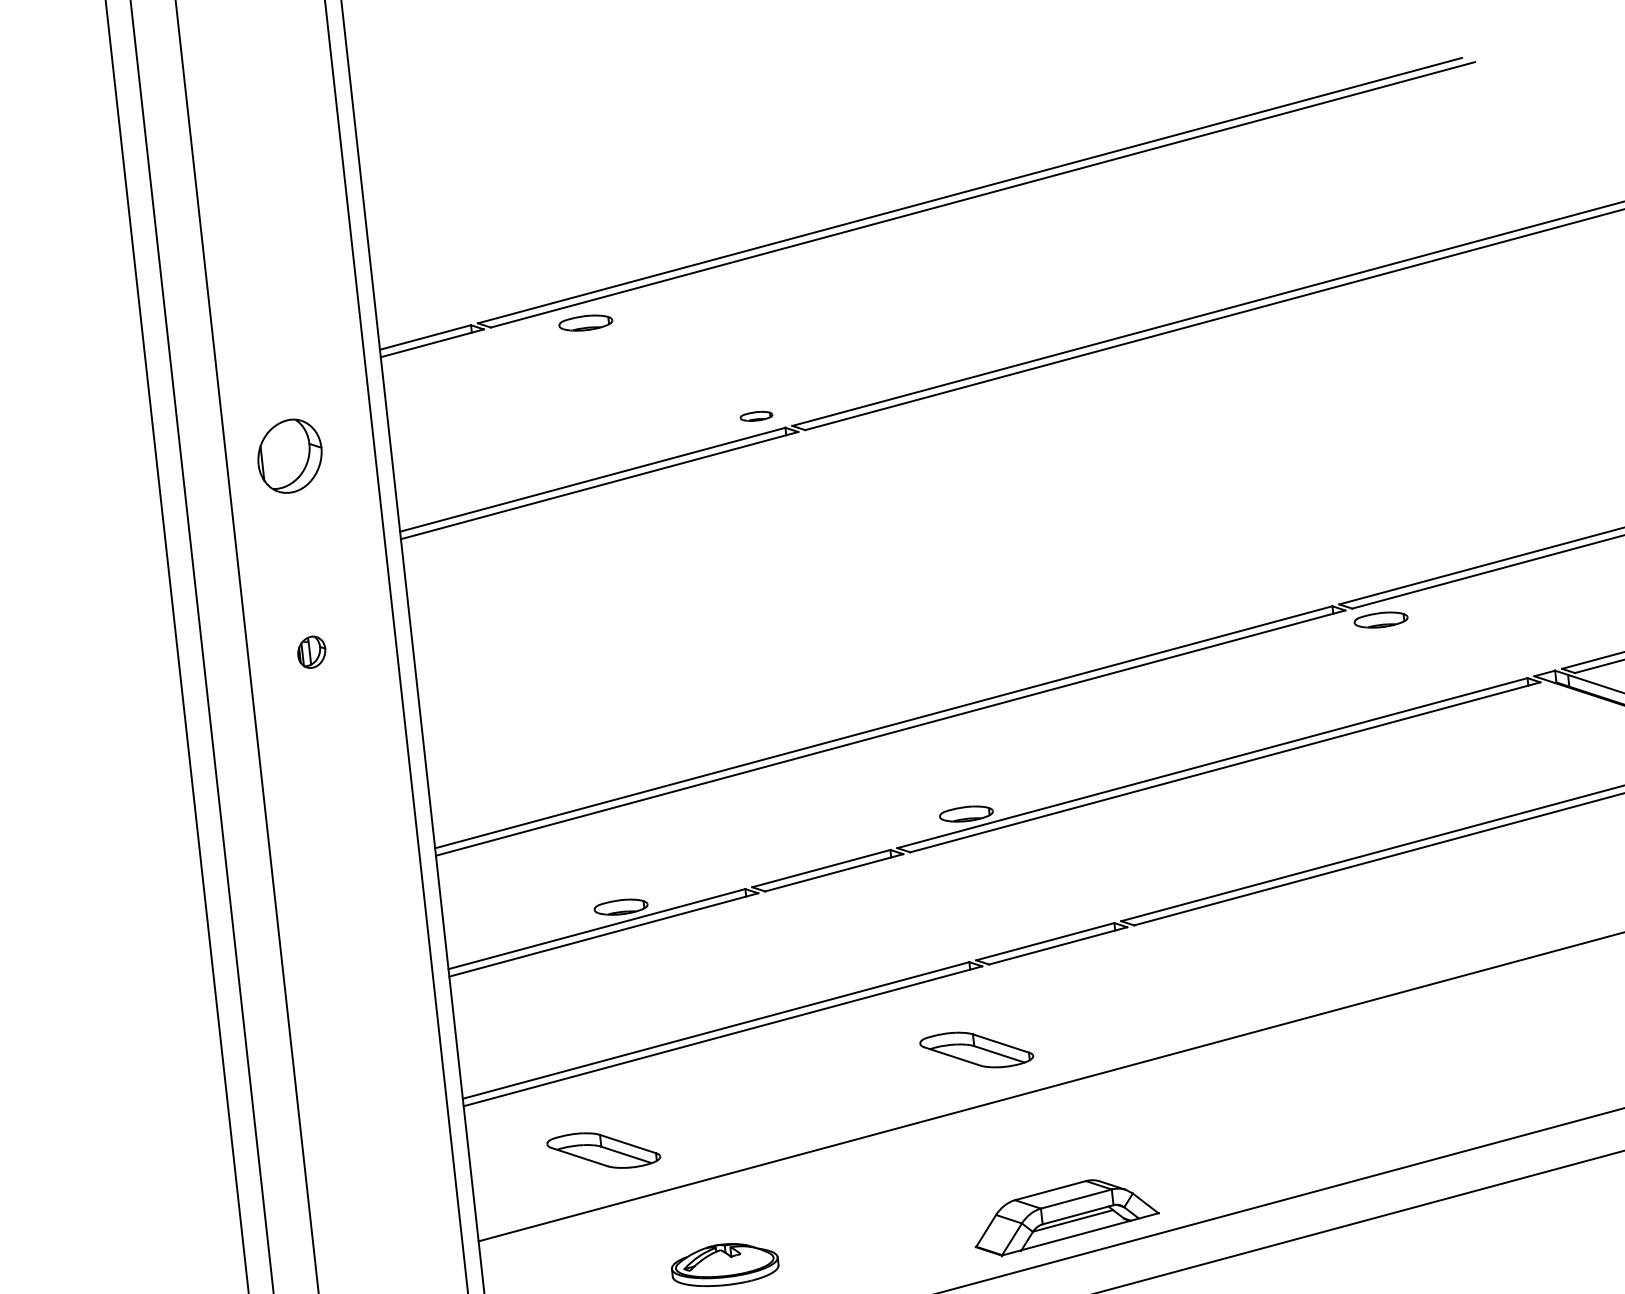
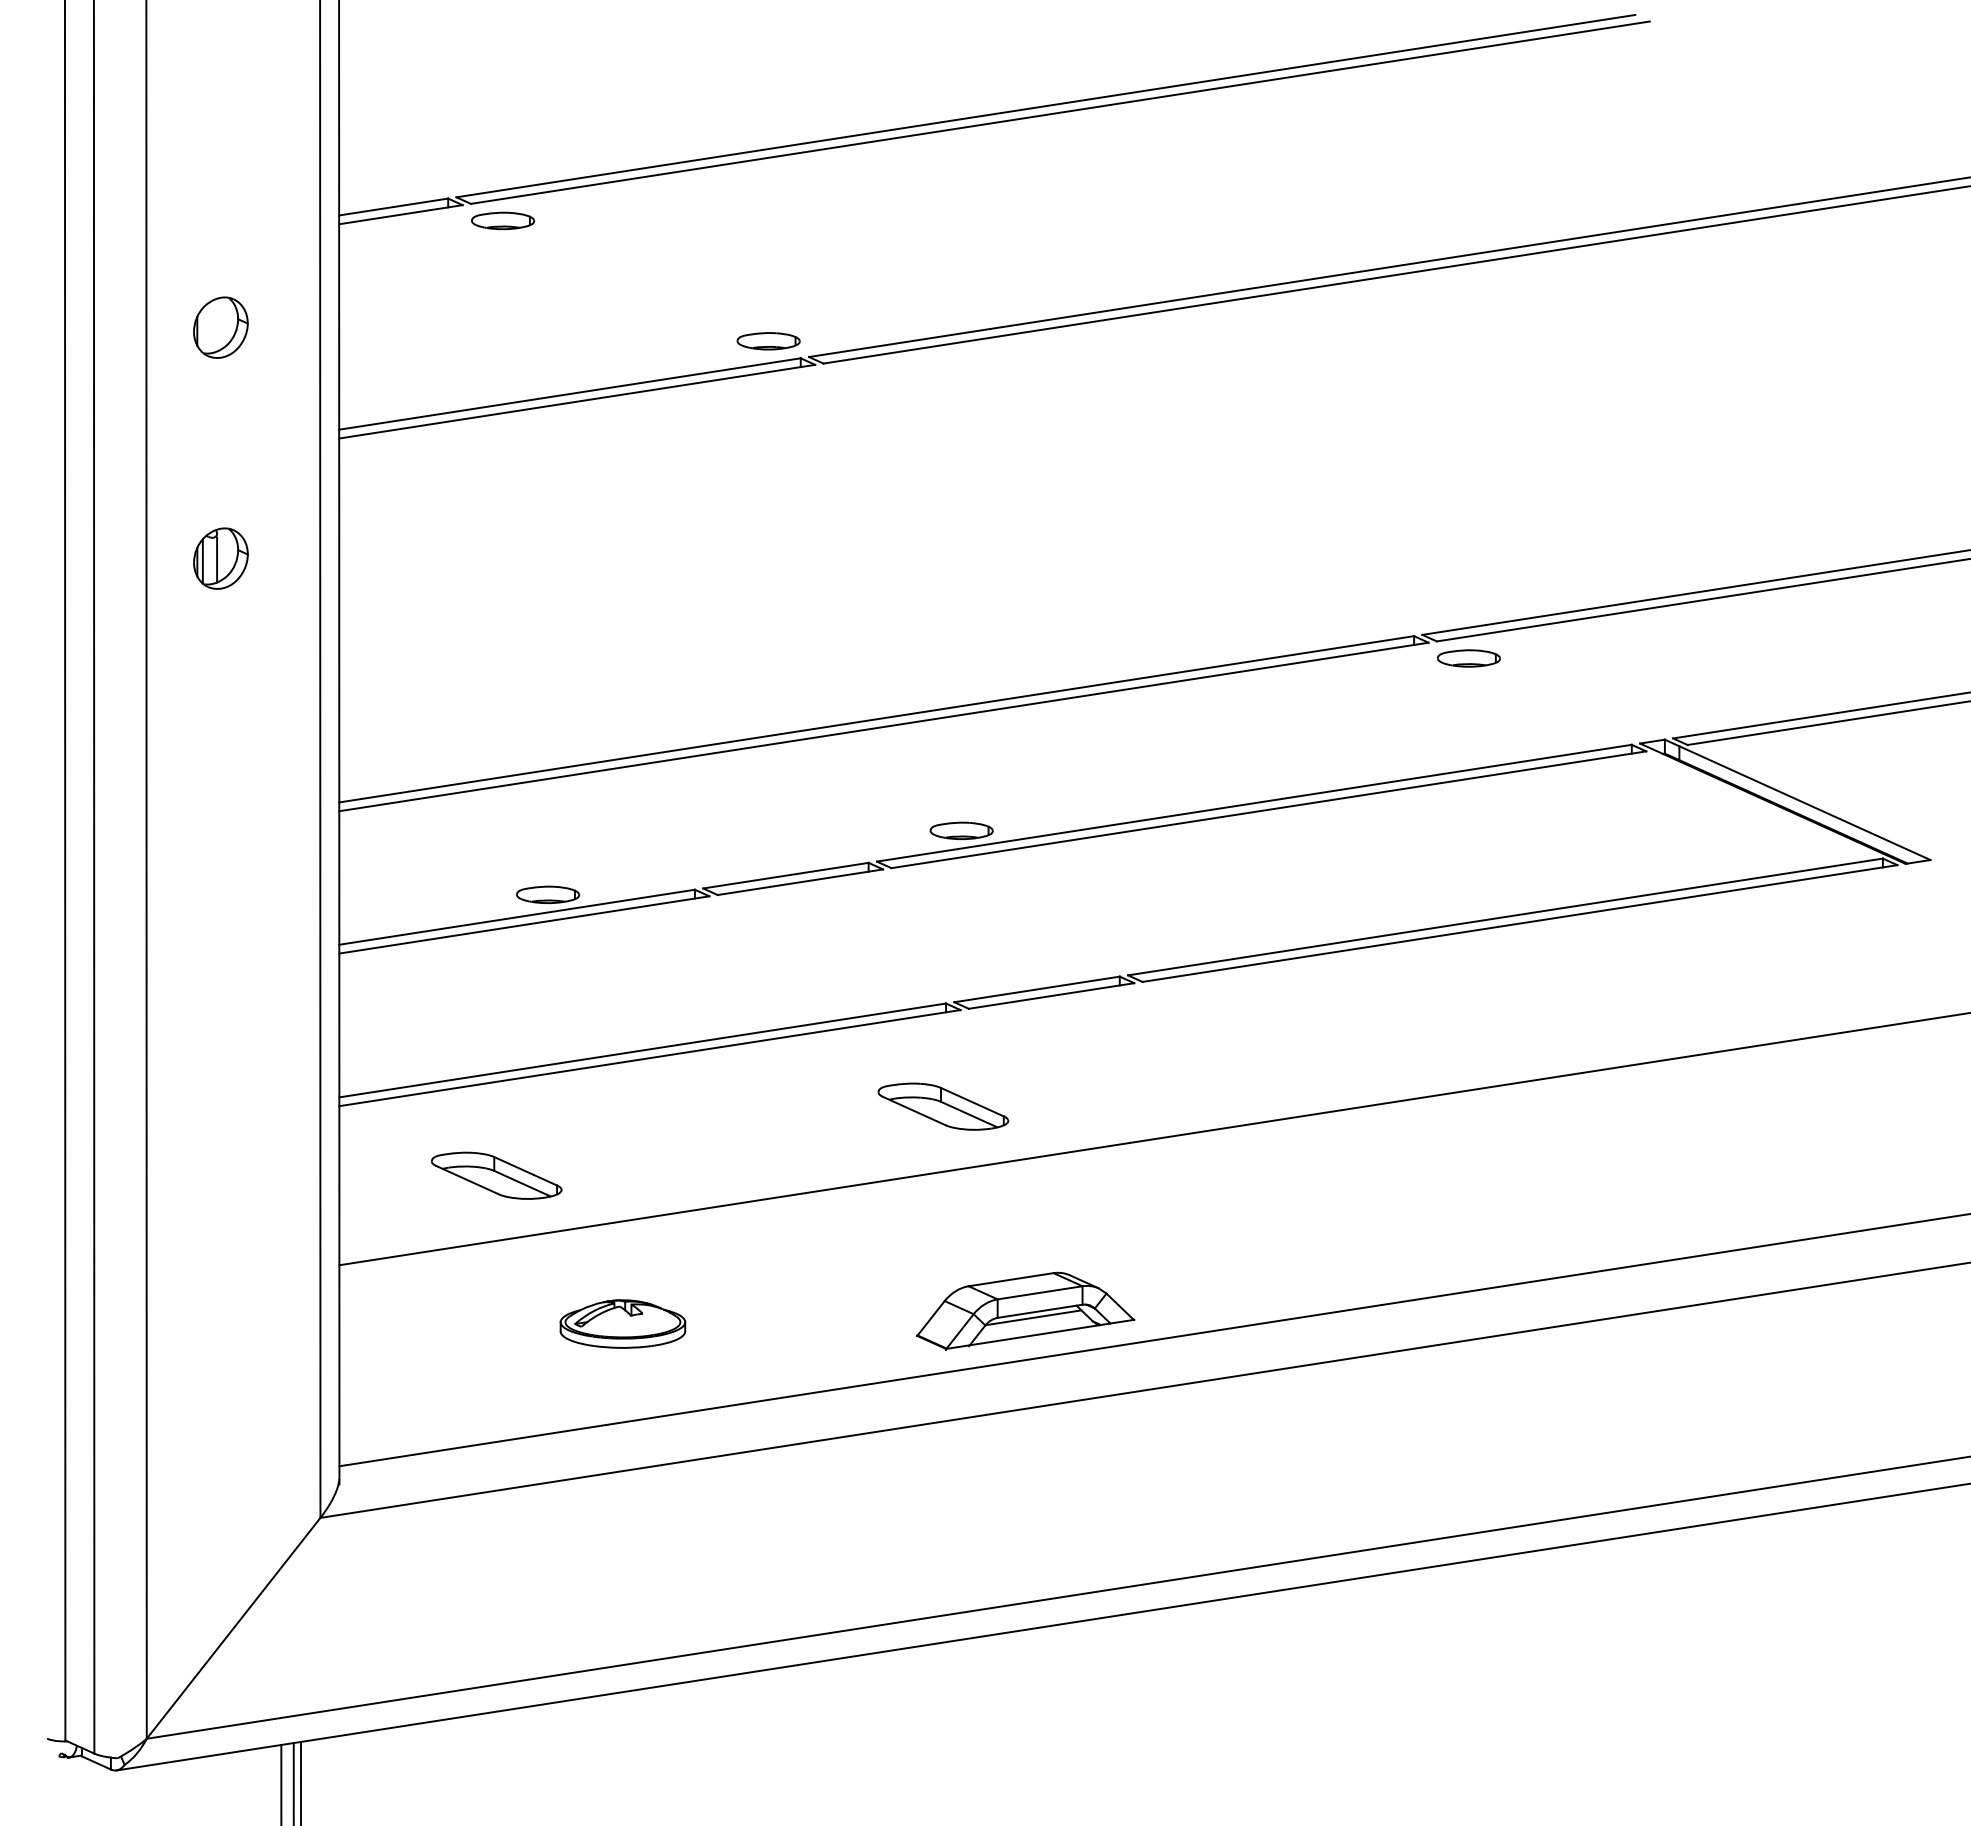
part: (585, 322) -> (502, 220), moved
part: (756, 416) -> (768, 341), size x1.67
part: (289, 456) -> (220, 327), size x0.71
part: (311, 652) -> (220, 558), size x1.67

